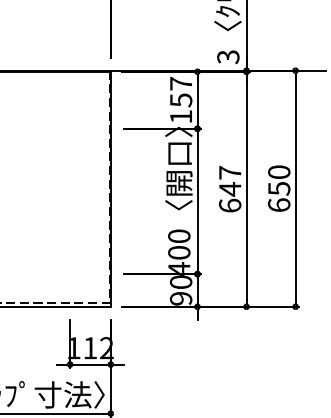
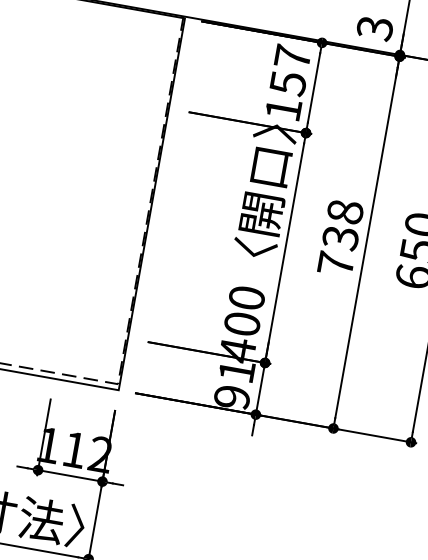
text: (230, 189) -> (341, 238), 647 -> 738
text: (181, 281) -> (237, 370), 90 -> 91

